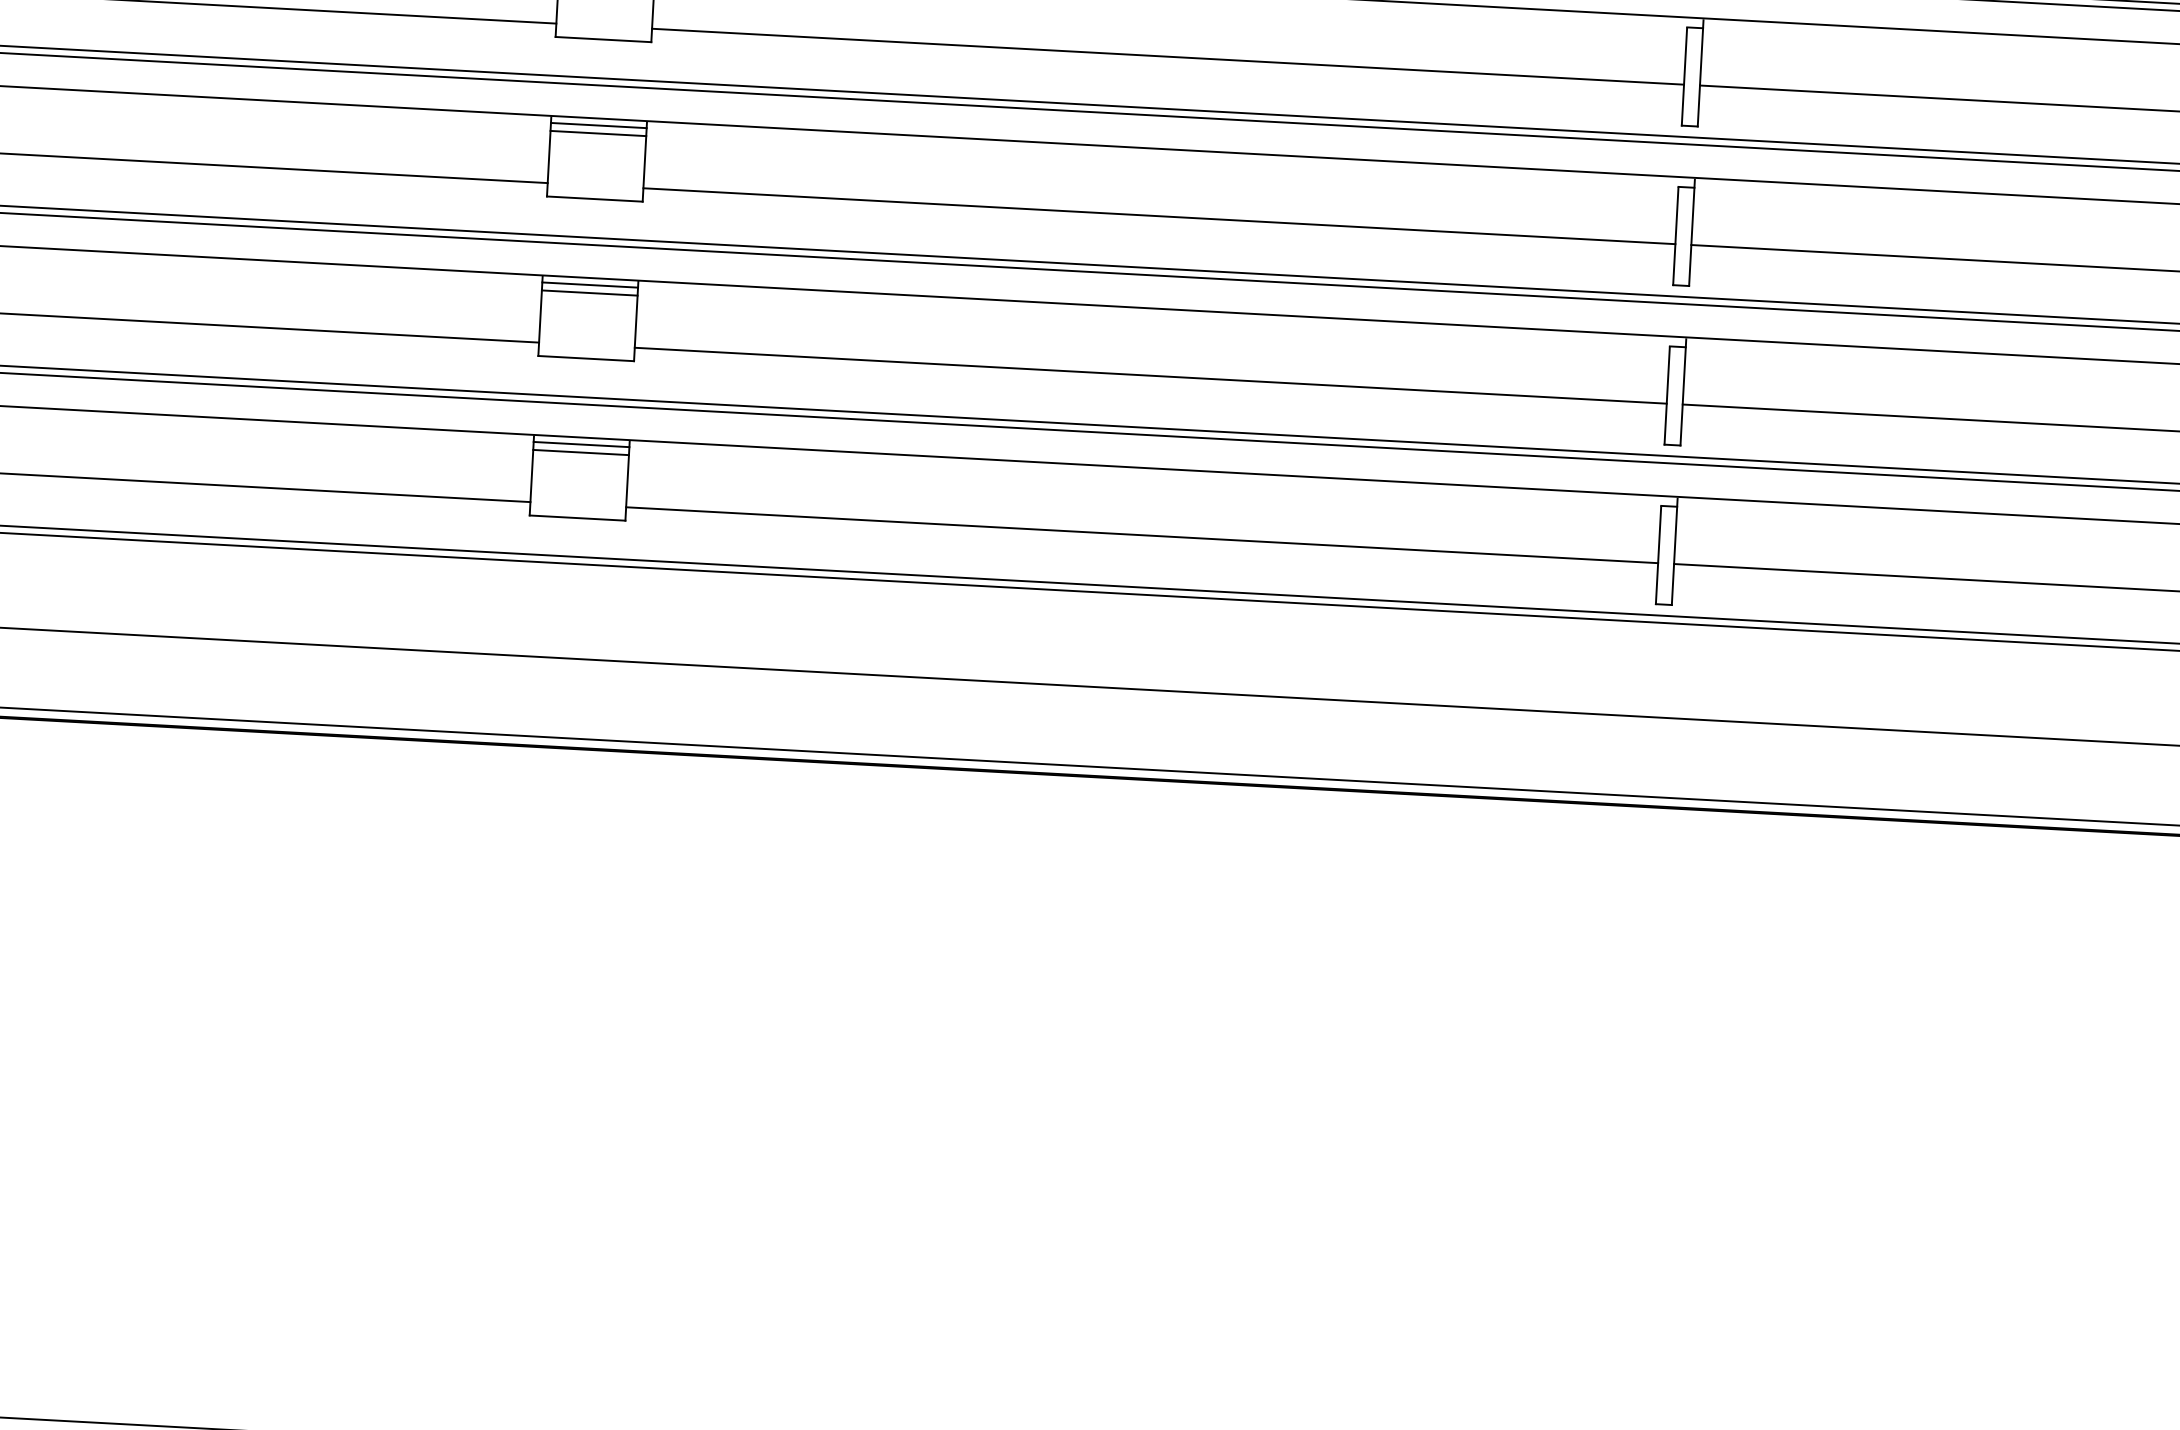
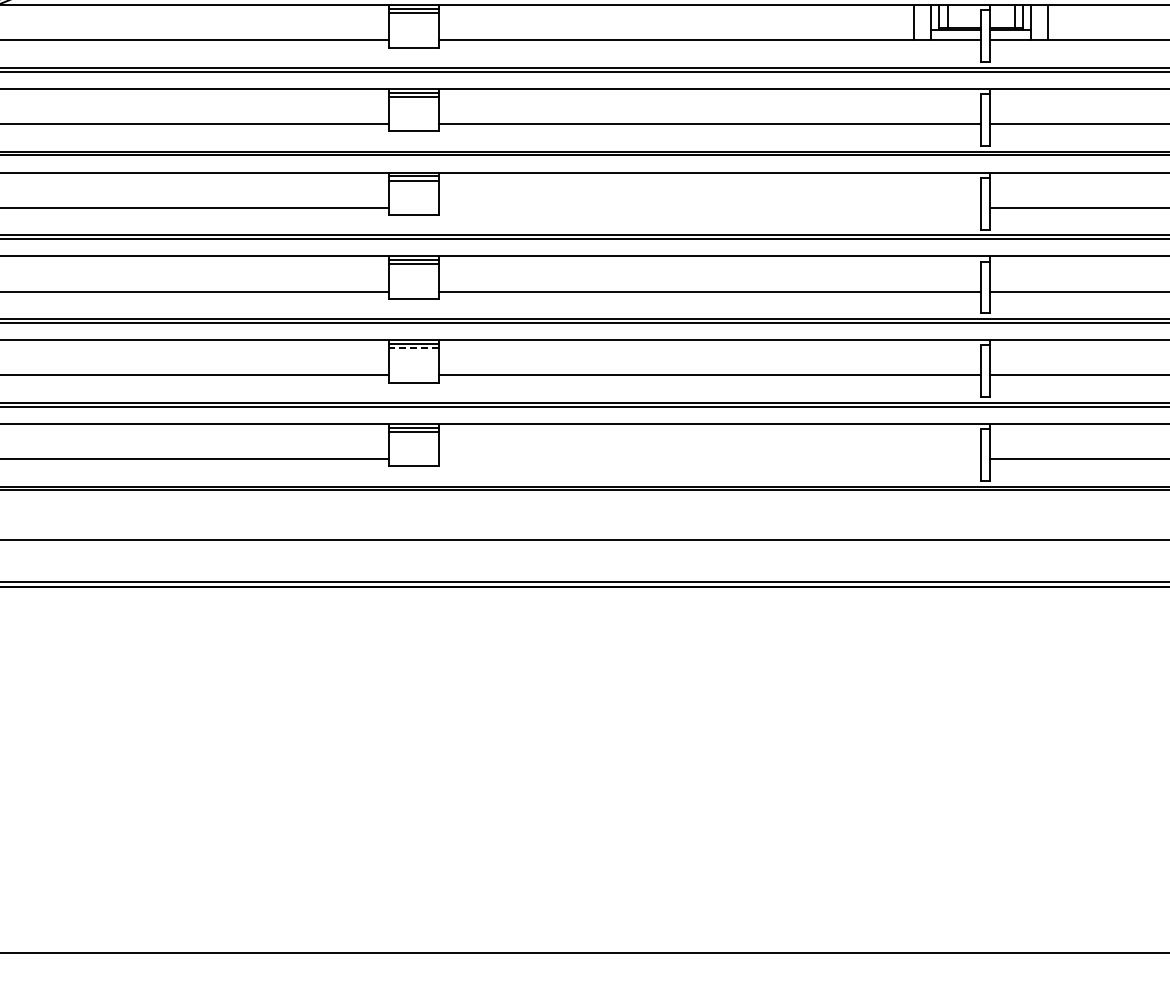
line: (1168, 55) -> (710, 207), removed
line: (588, 293) -> (413, 348), solid -> dashed
line: (1142, 535) -> (710, 459), removed

